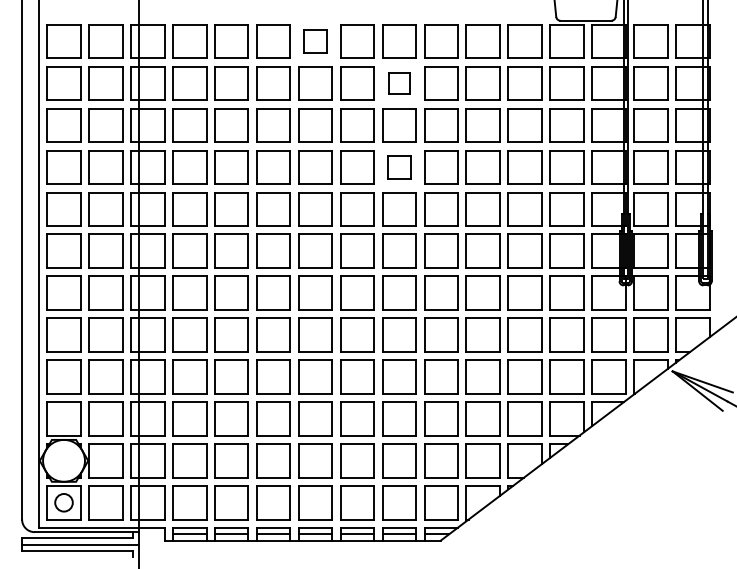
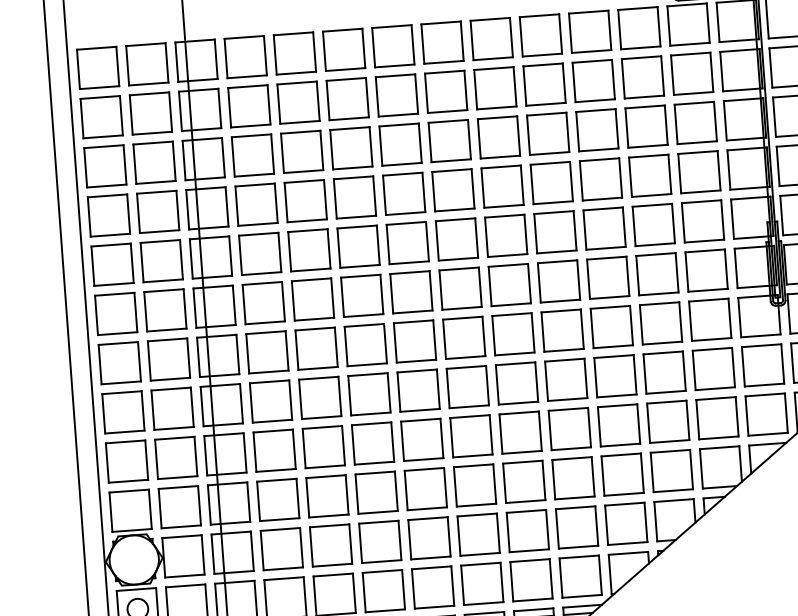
part: (315, 41) -> (393, 46), size x1.43
part: (399, 83) -> (495, 88), size x1.67
part: (399, 167) -> (502, 186), size x1.43

